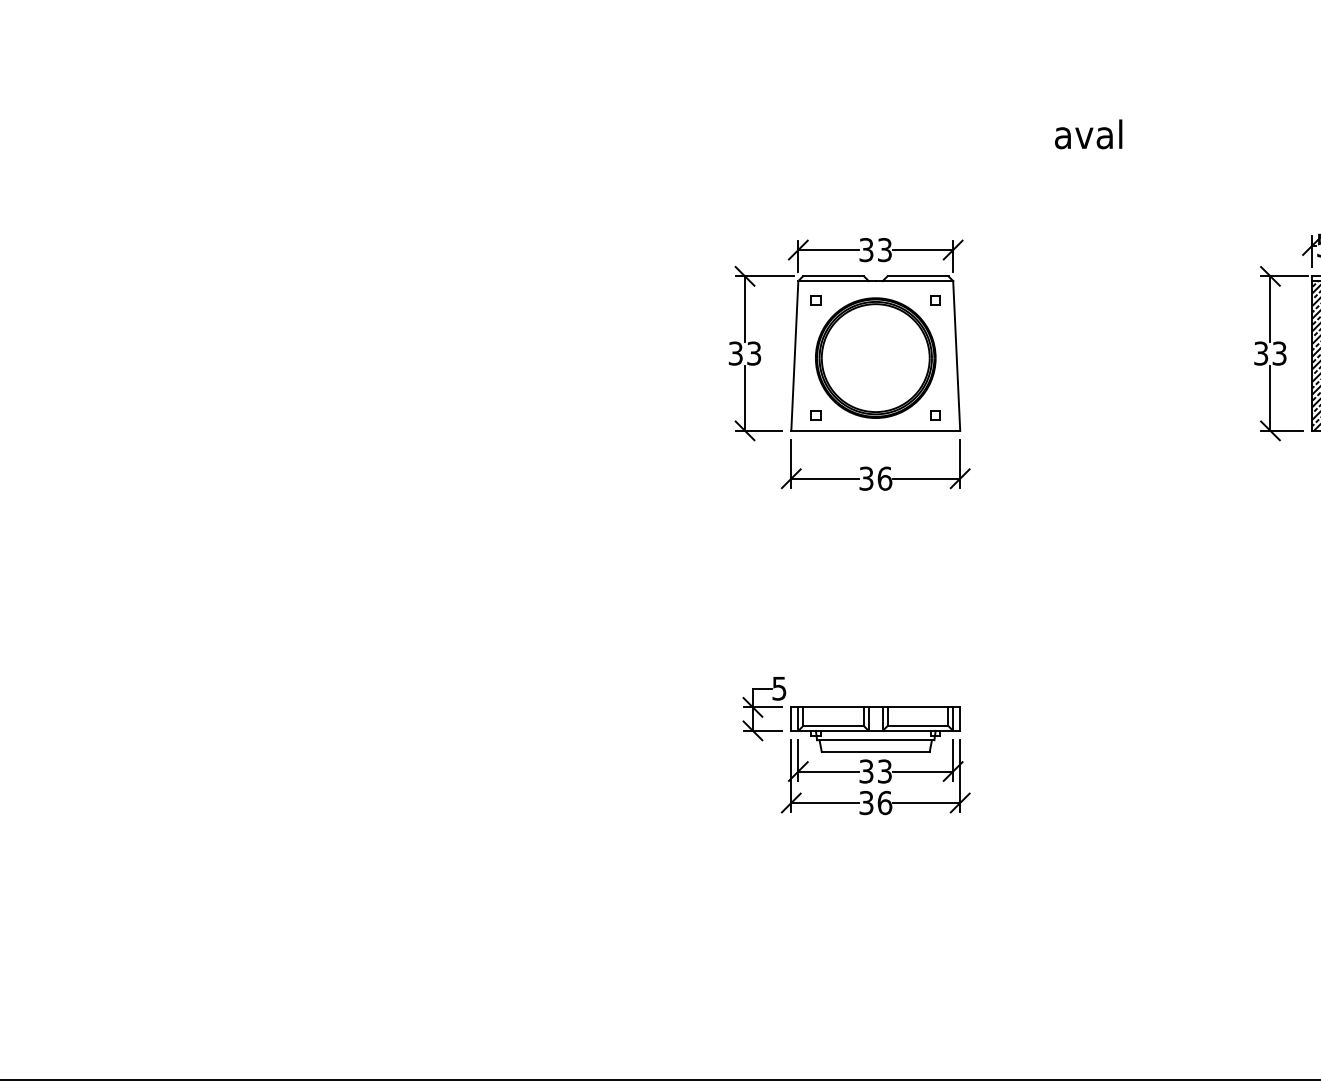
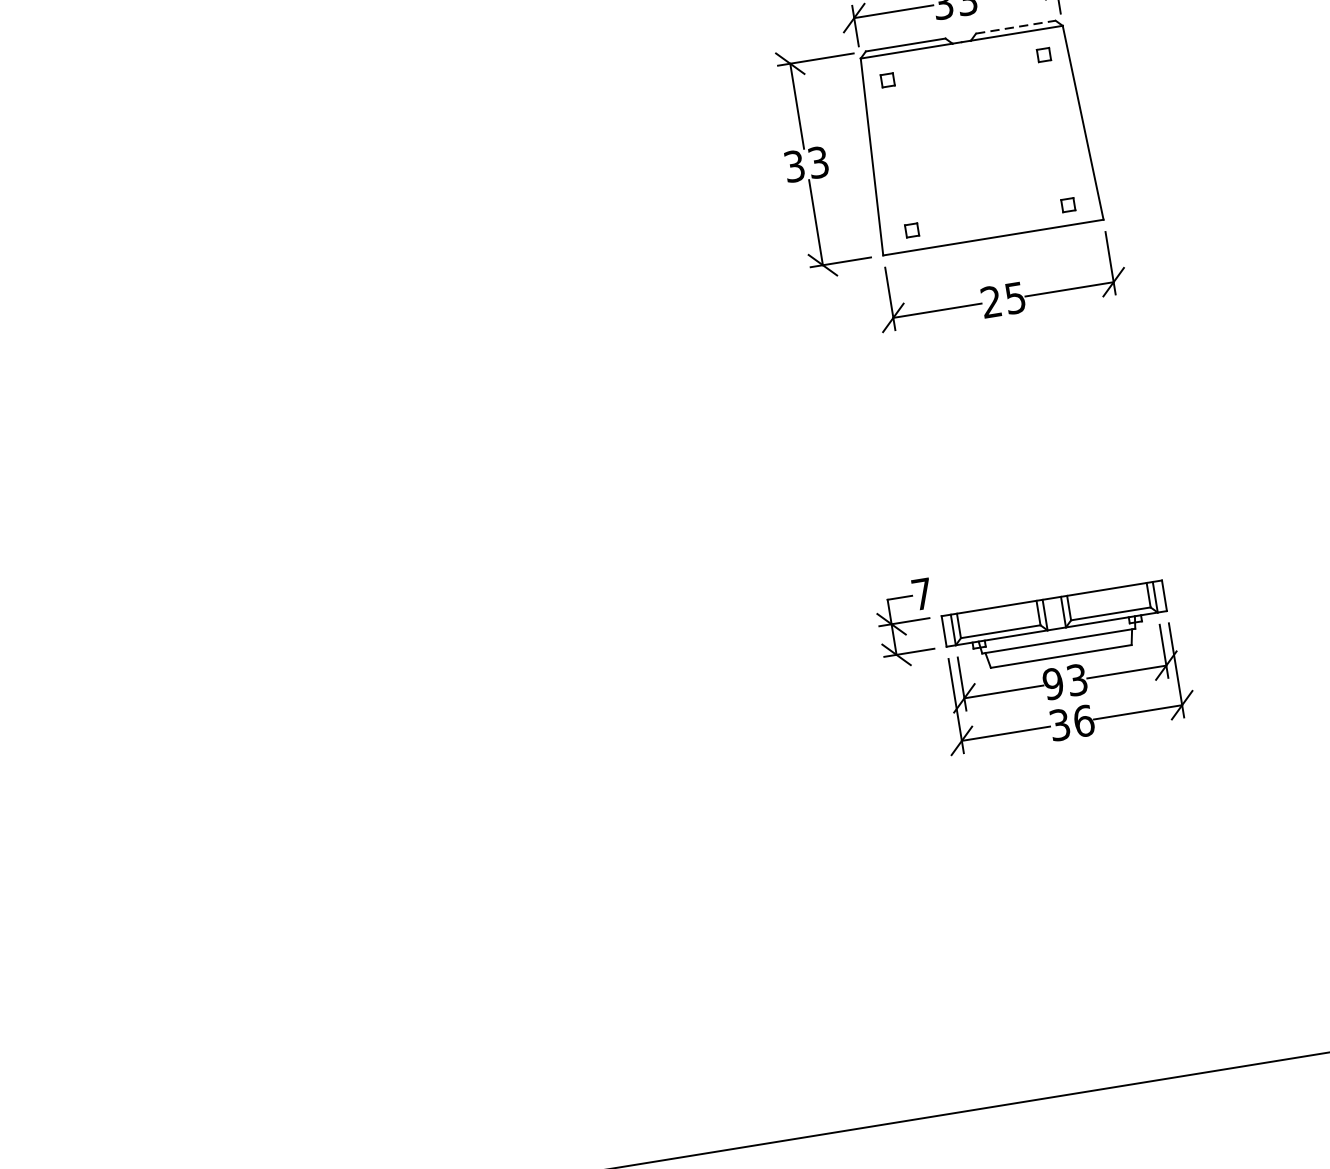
line: (917, 276) -> (1015, 27), solid -> dashed
part: (875, 357) -> (977, 141), removed
text: (875, 478) -> (1003, 299), 36 -> 25
text: (779, 688) -> (922, 594), 5 -> 7
text: (866, 771) -> (1053, 683), 33 -> 93

